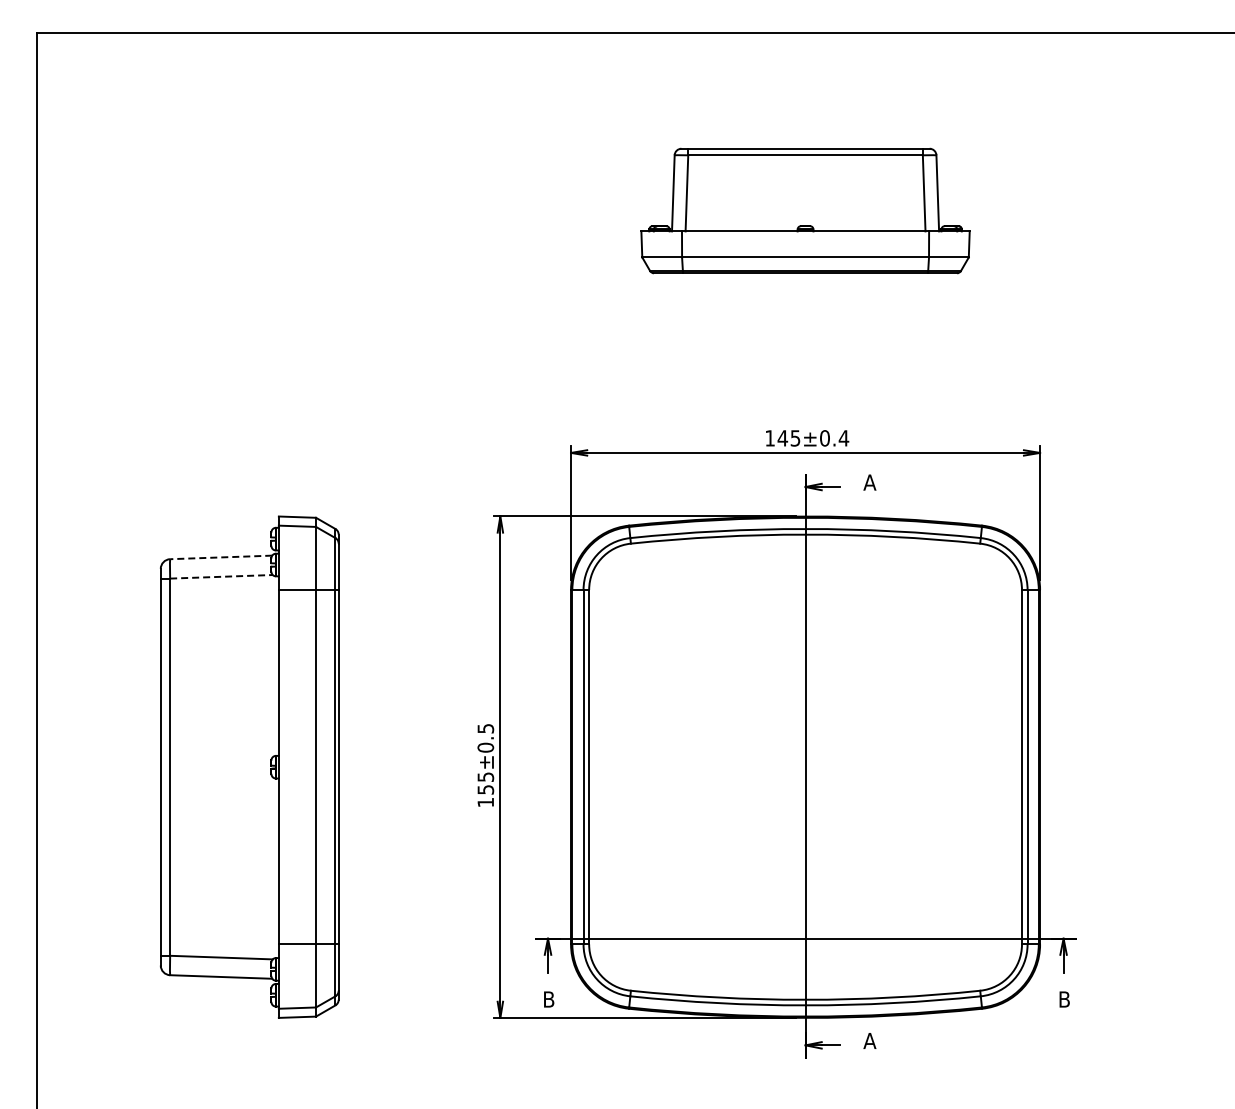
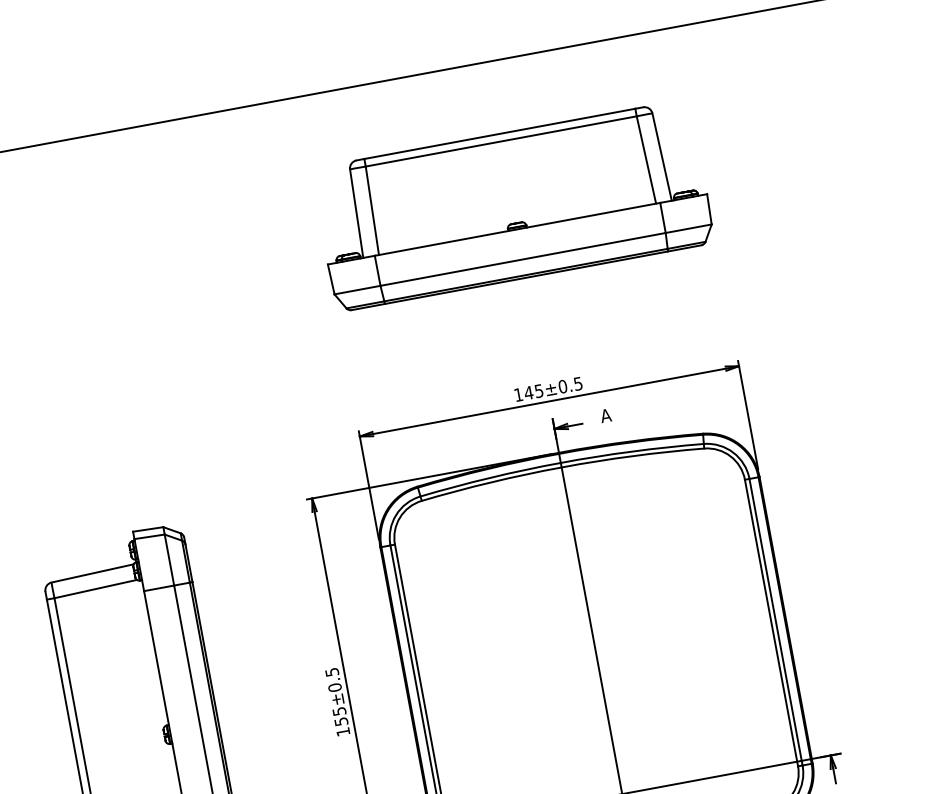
part: (805, 210) -> (513, 205), size x1.43
text: (843, 438) -> (577, 384), 145±0.4 -> 145±0.5
line: (220, 557) -> (92, 573), dashed -> solid
line: (221, 576) -> (95, 588), dashed -> solid

